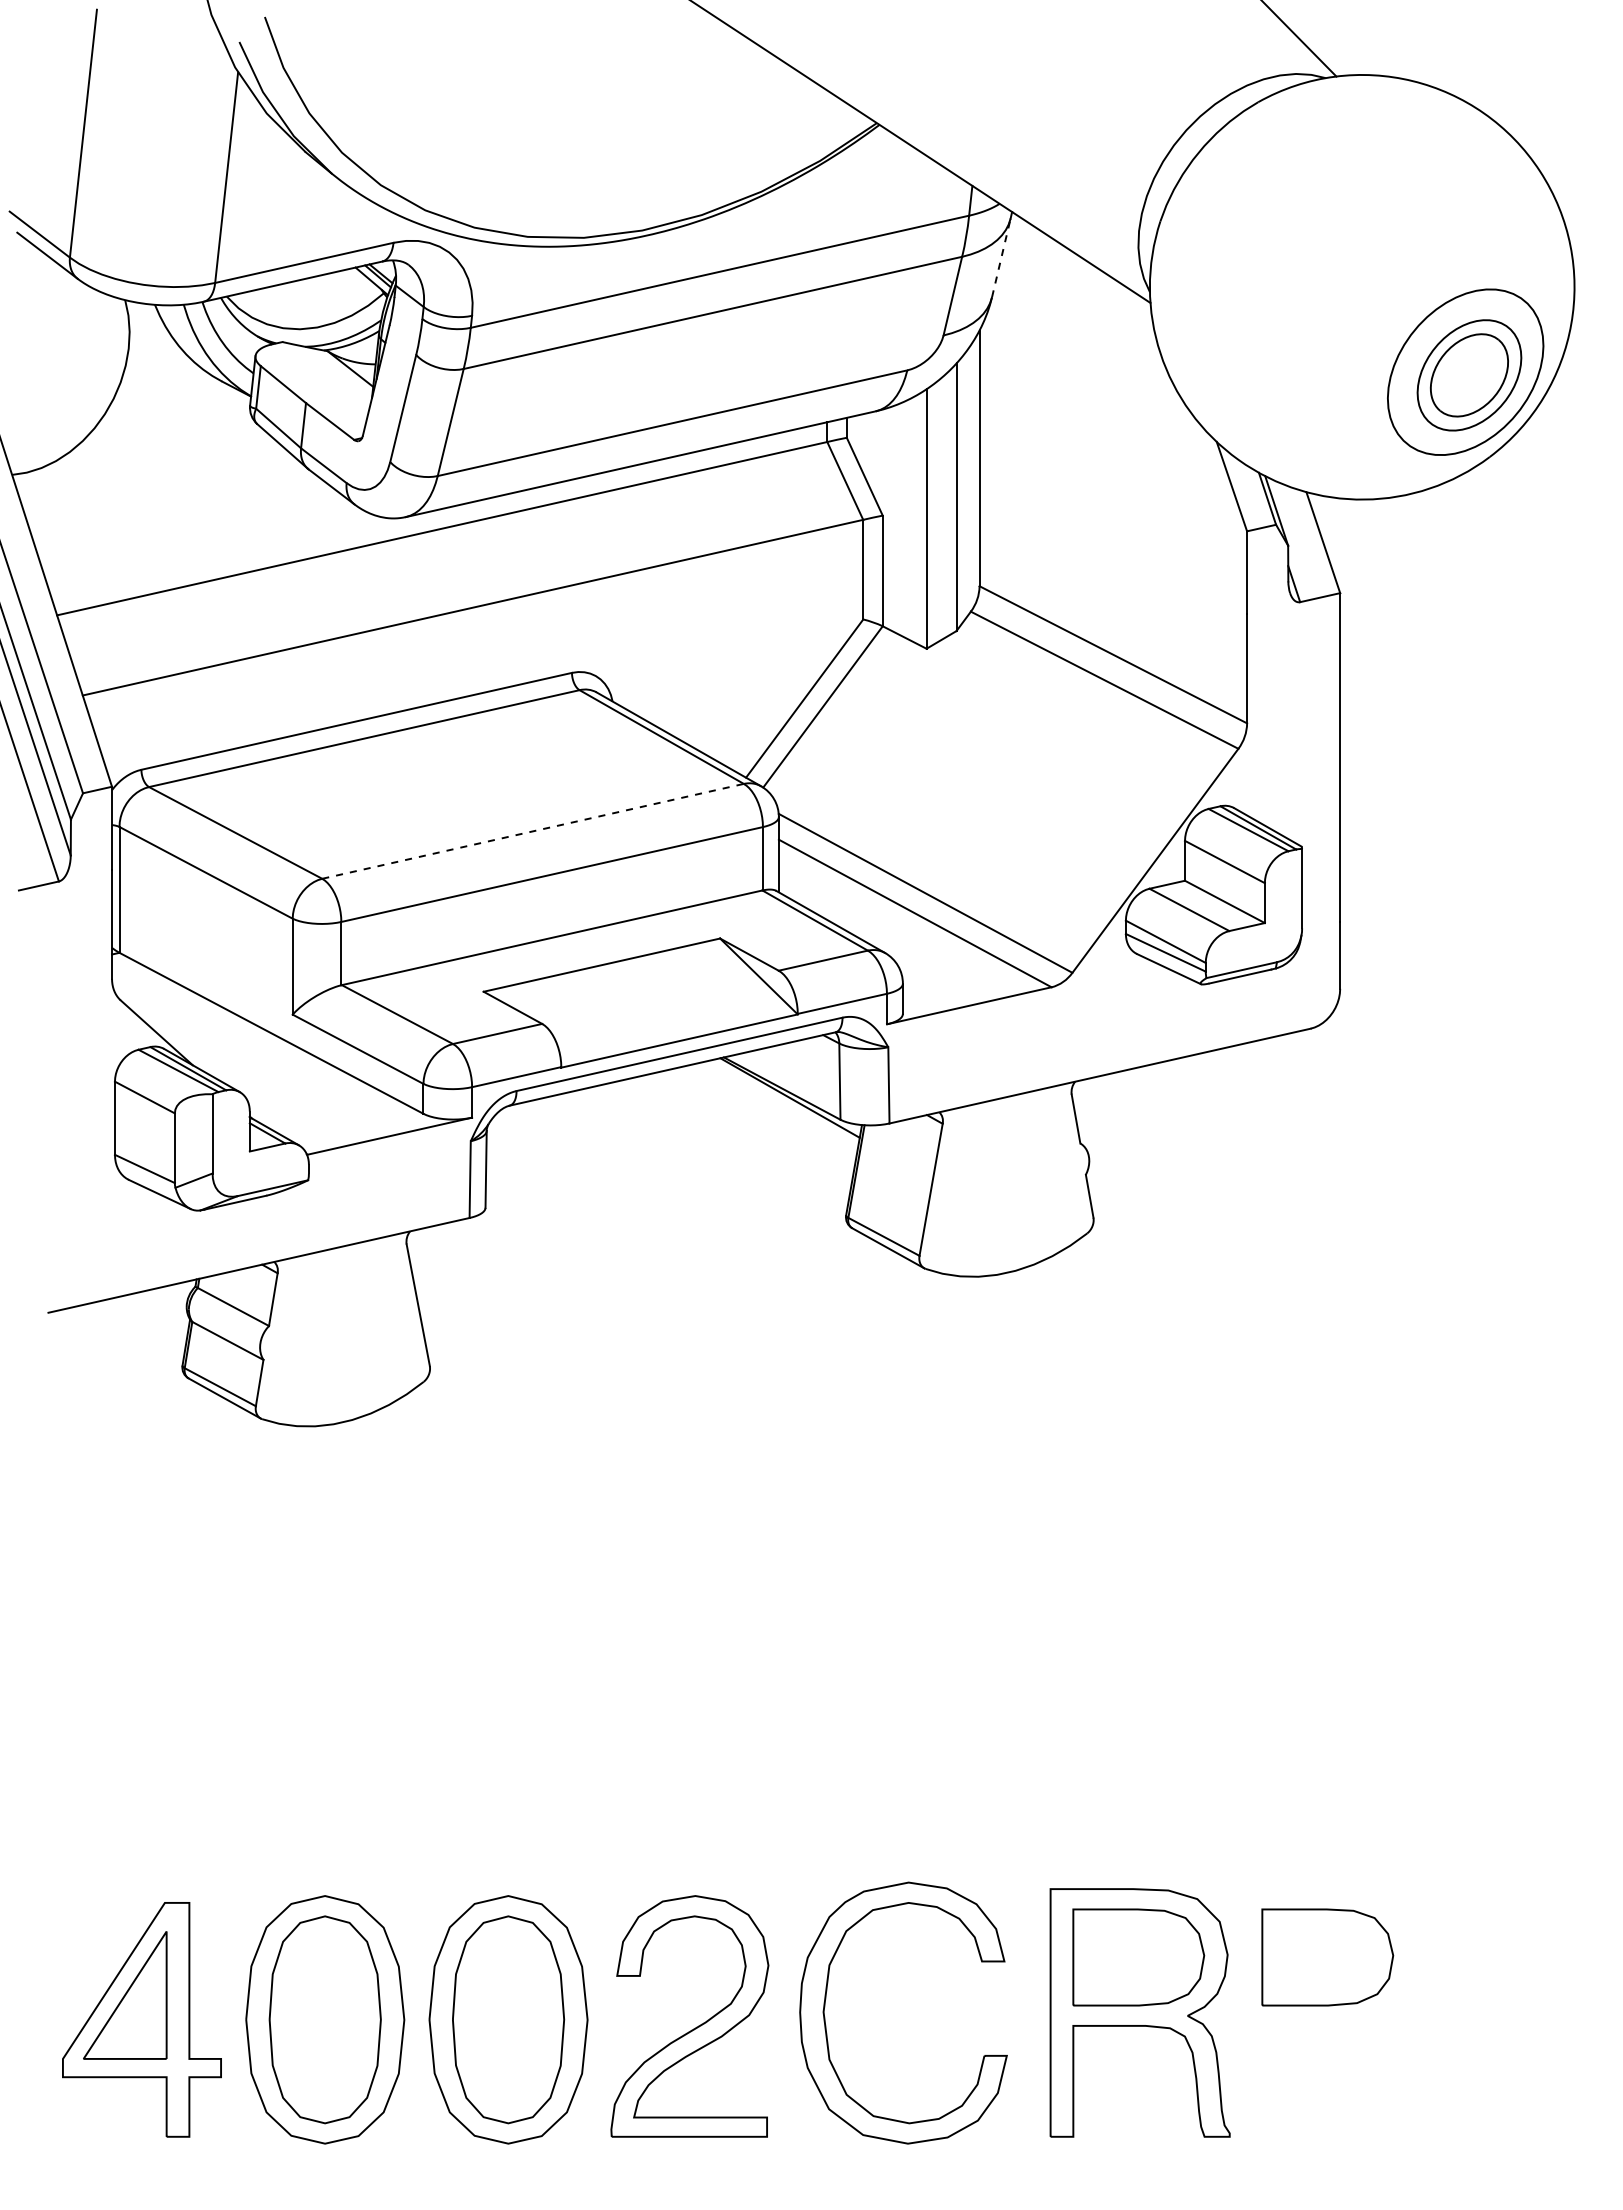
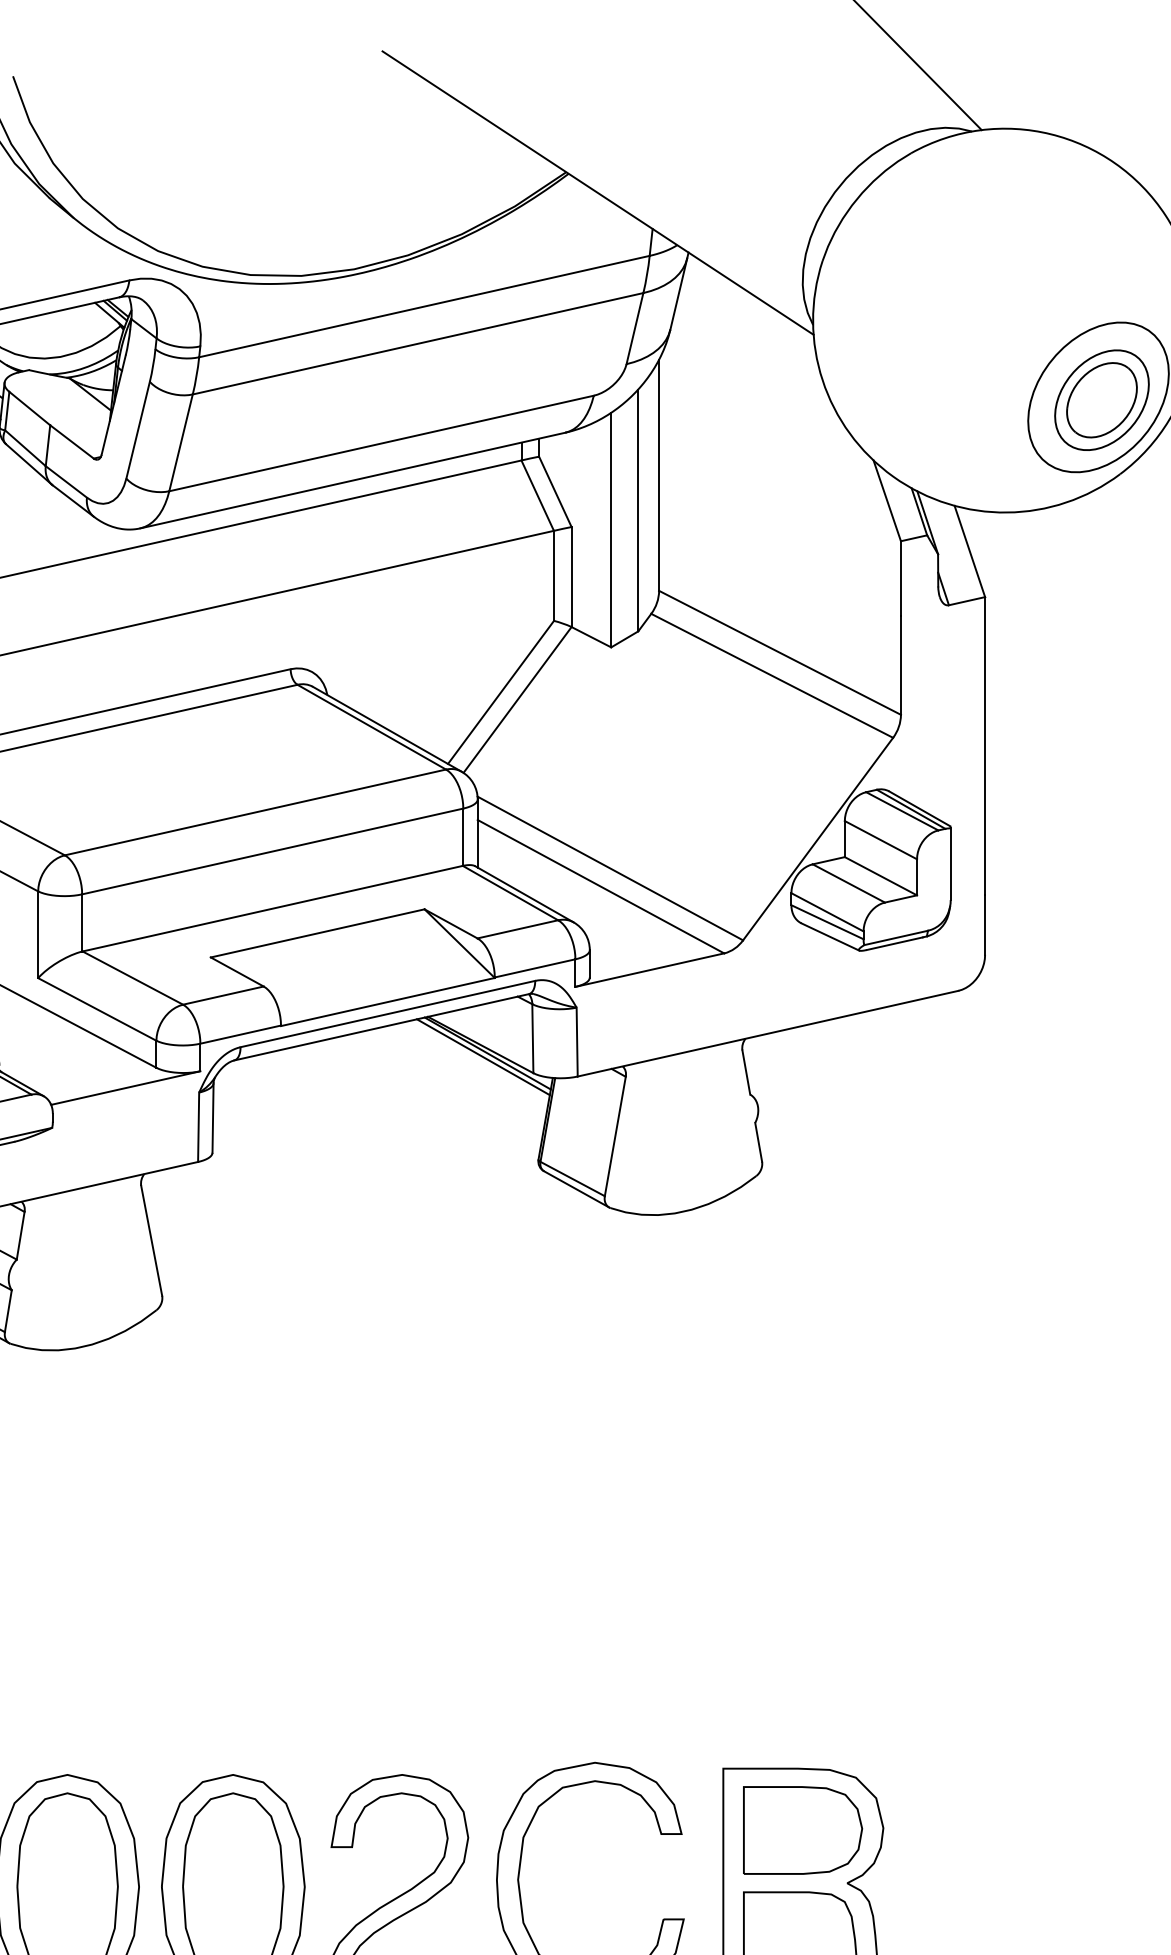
line: (1001, 257) -> (678, 293), dashed -> solid
line: (533, 831) -> (255, 812), dashed -> solid
line: (784, 1102) -> (482, 1057), added
part: (1327, 1957) -> (973, 1830), removed

